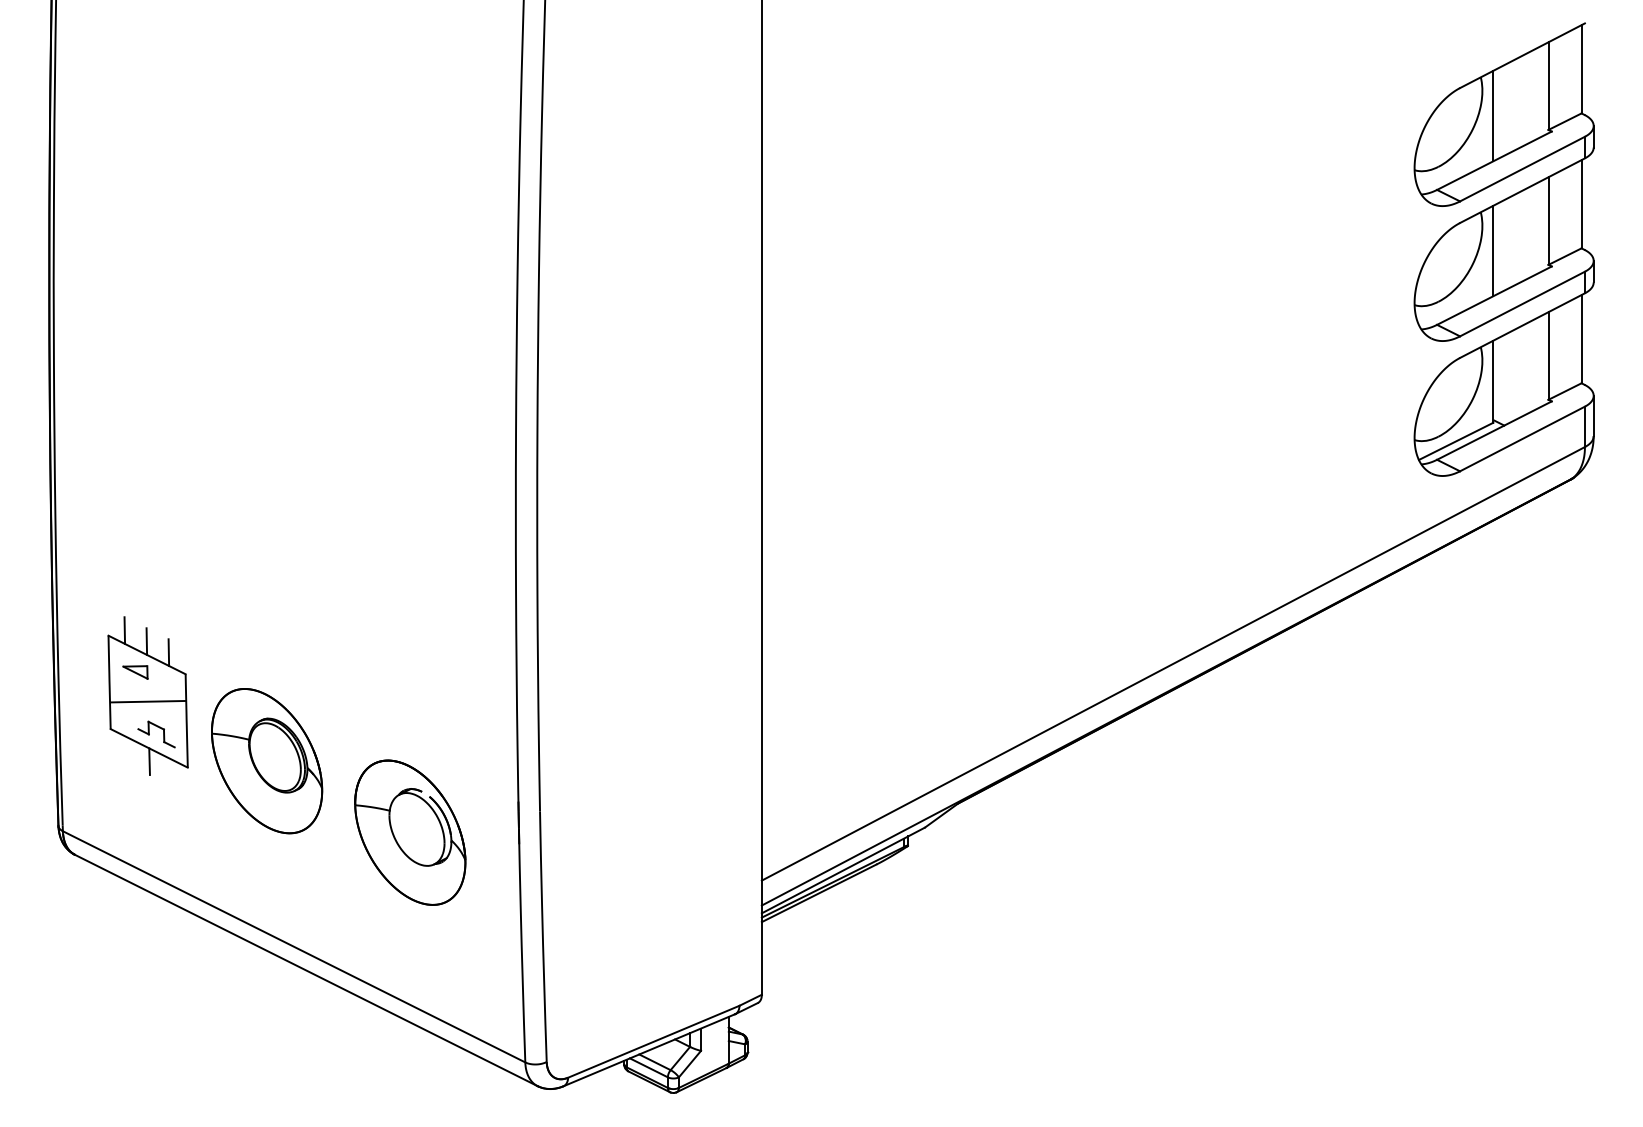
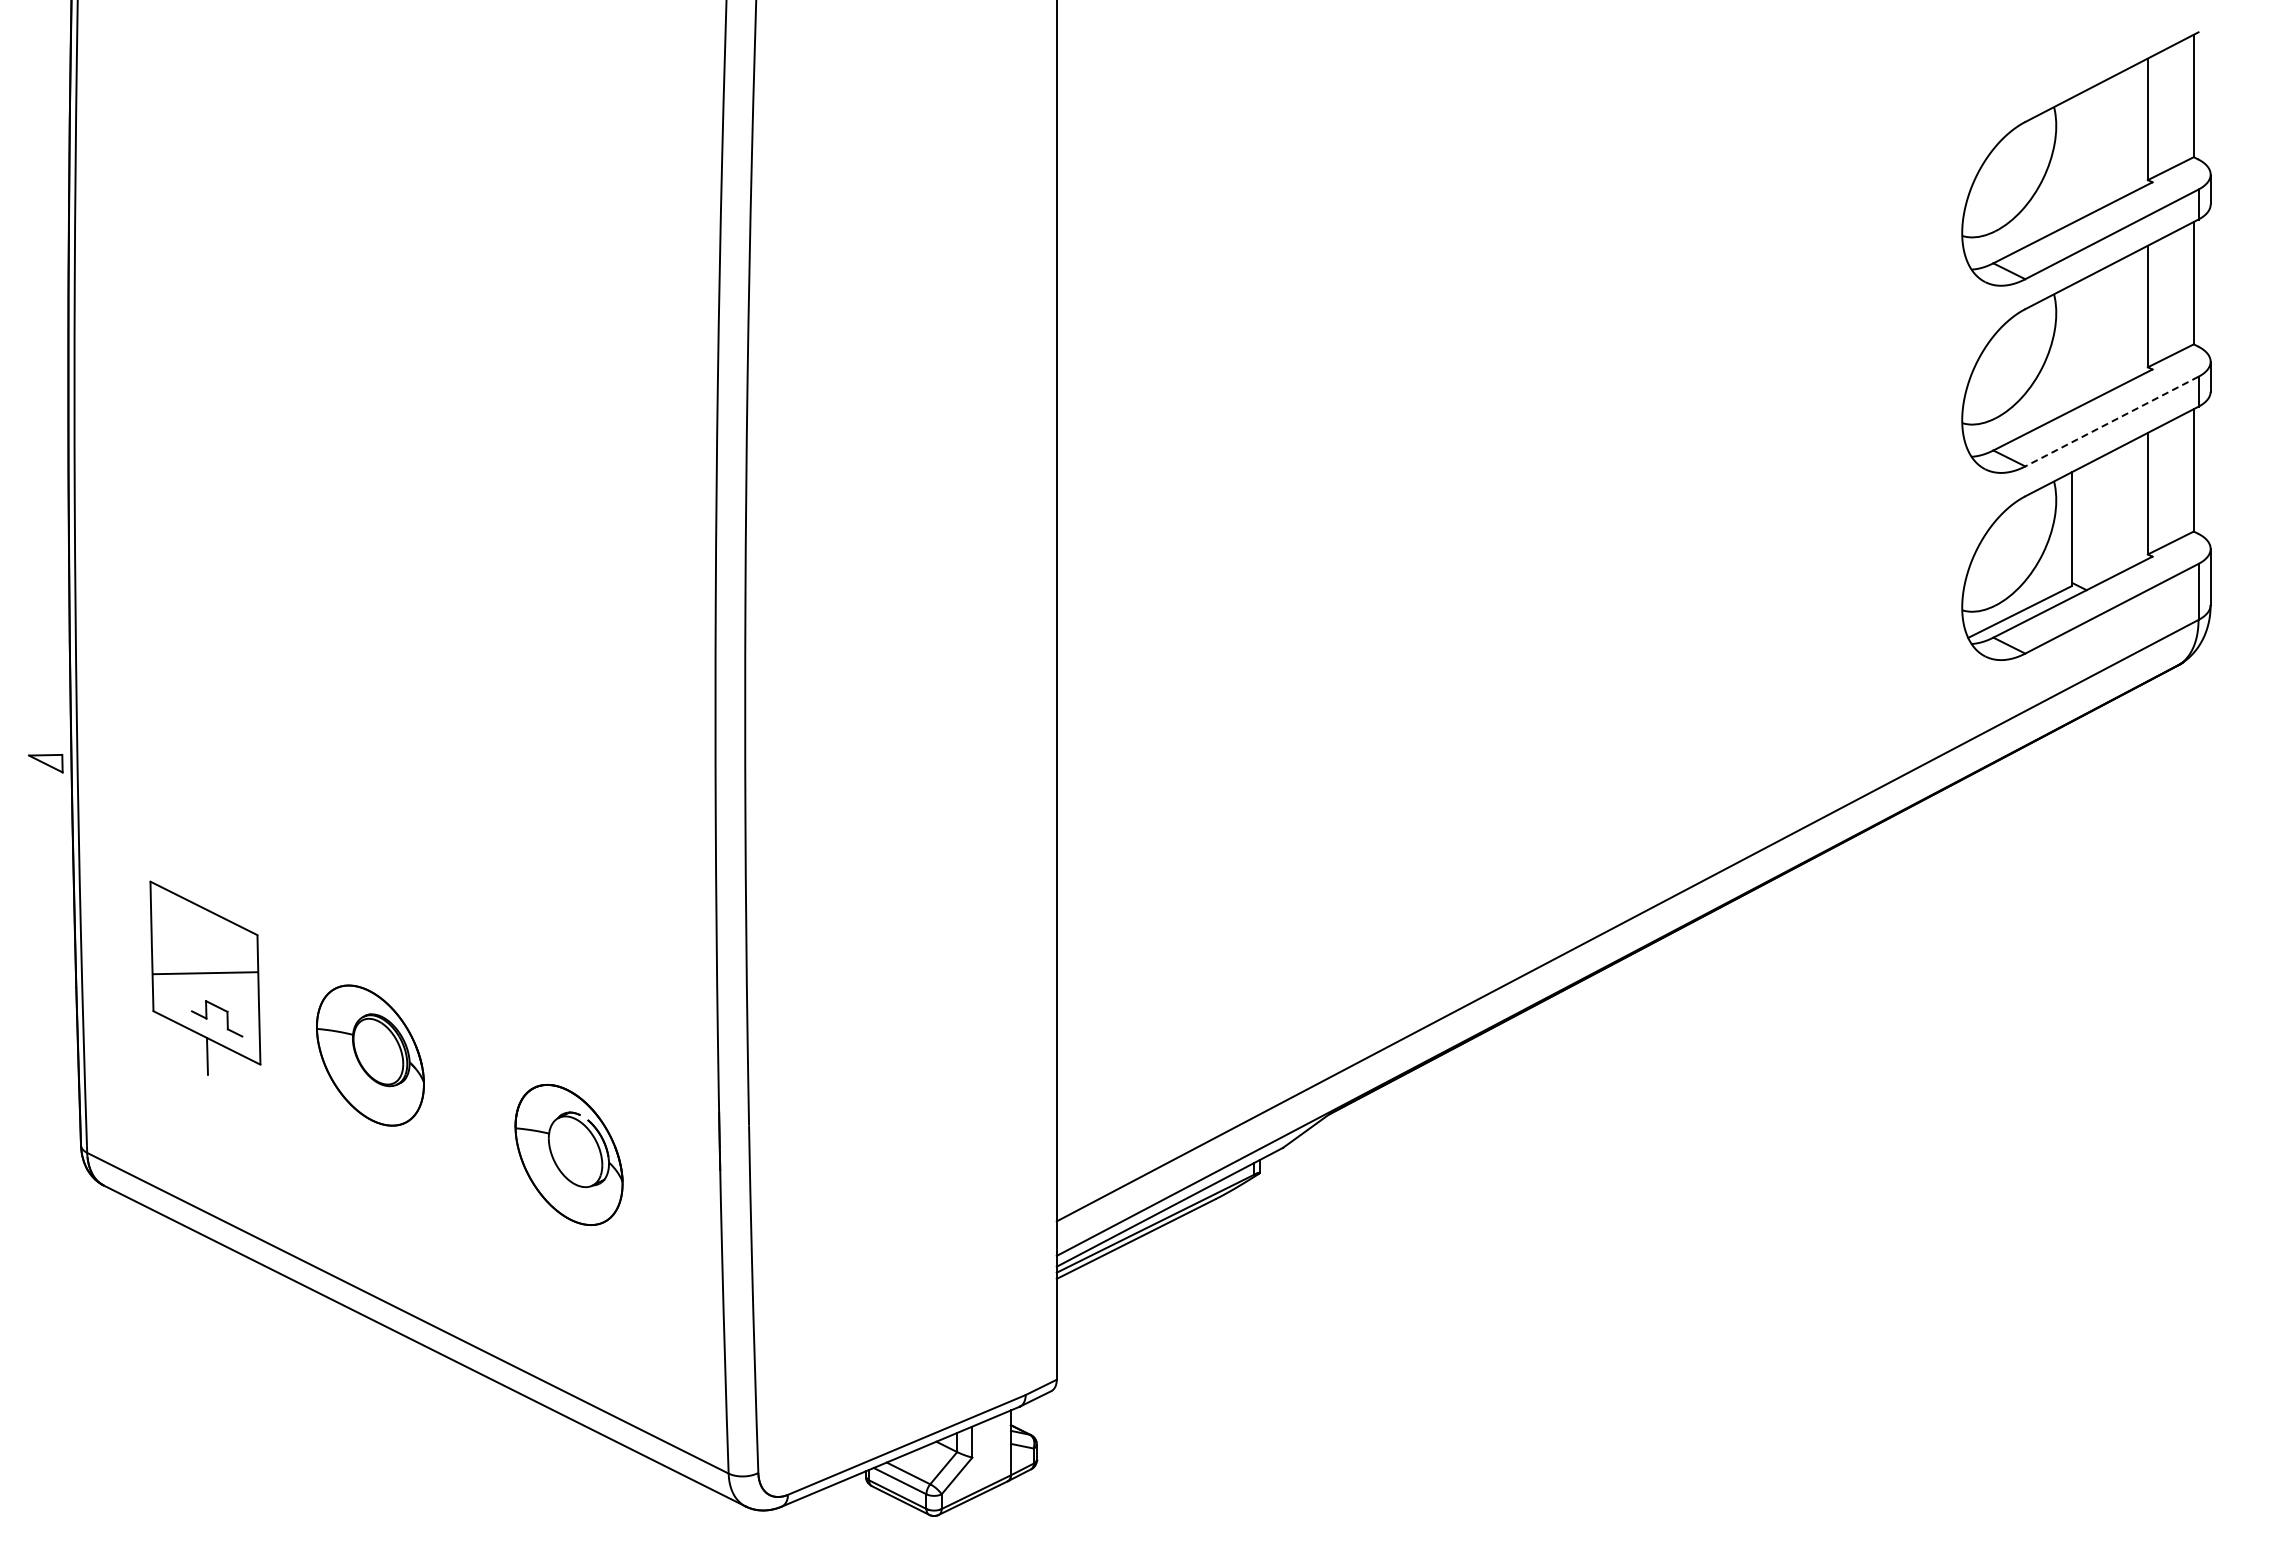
line: (1493, 115) -> (2071, 160), removed
line: (1493, 250) -> (2071, 347), removed
line: (1522, 303) -> (2111, 421), solid -> dashed
line: (124, 630) -> (172, 874), removed
line: (146, 641) -> (203, 889), removed
line: (168, 652) -> (233, 904), removed
part: (135, 672) -> (45, 763), moved
part: (267, 761) -> (370, 1055), size x0.7
part: (409, 832) -> (568, 1154), size x0.7

